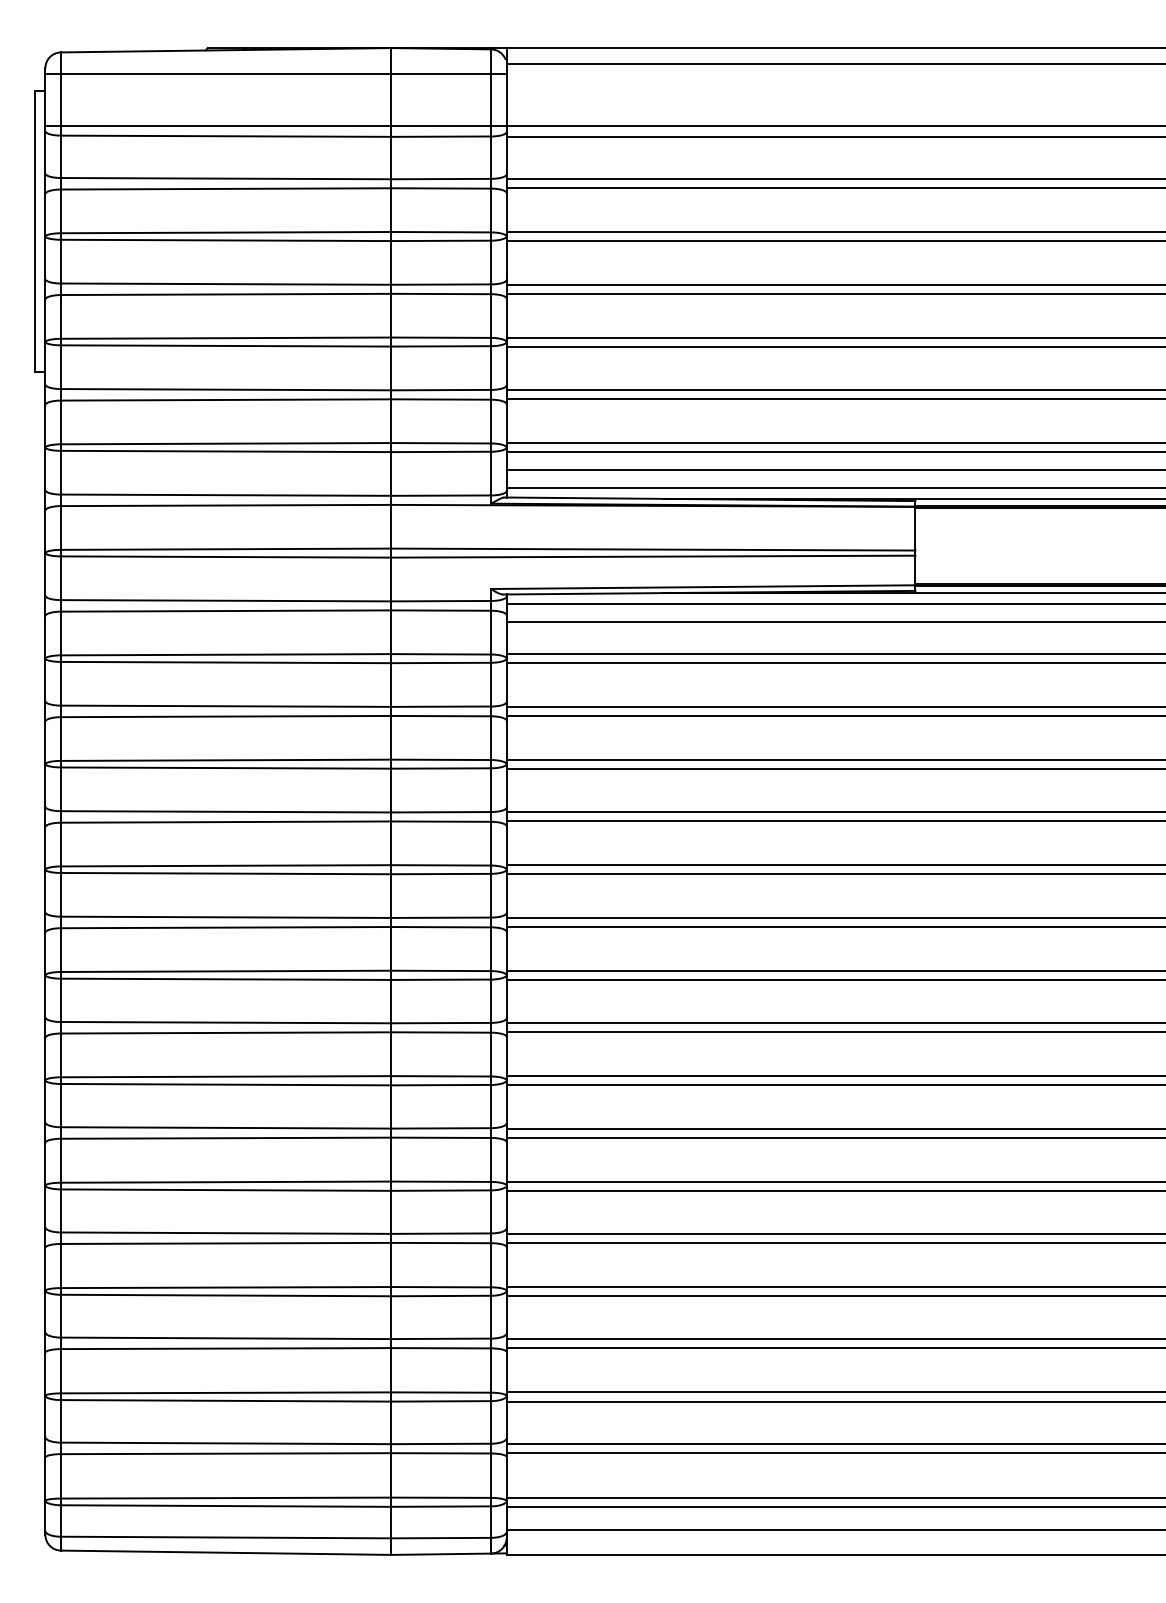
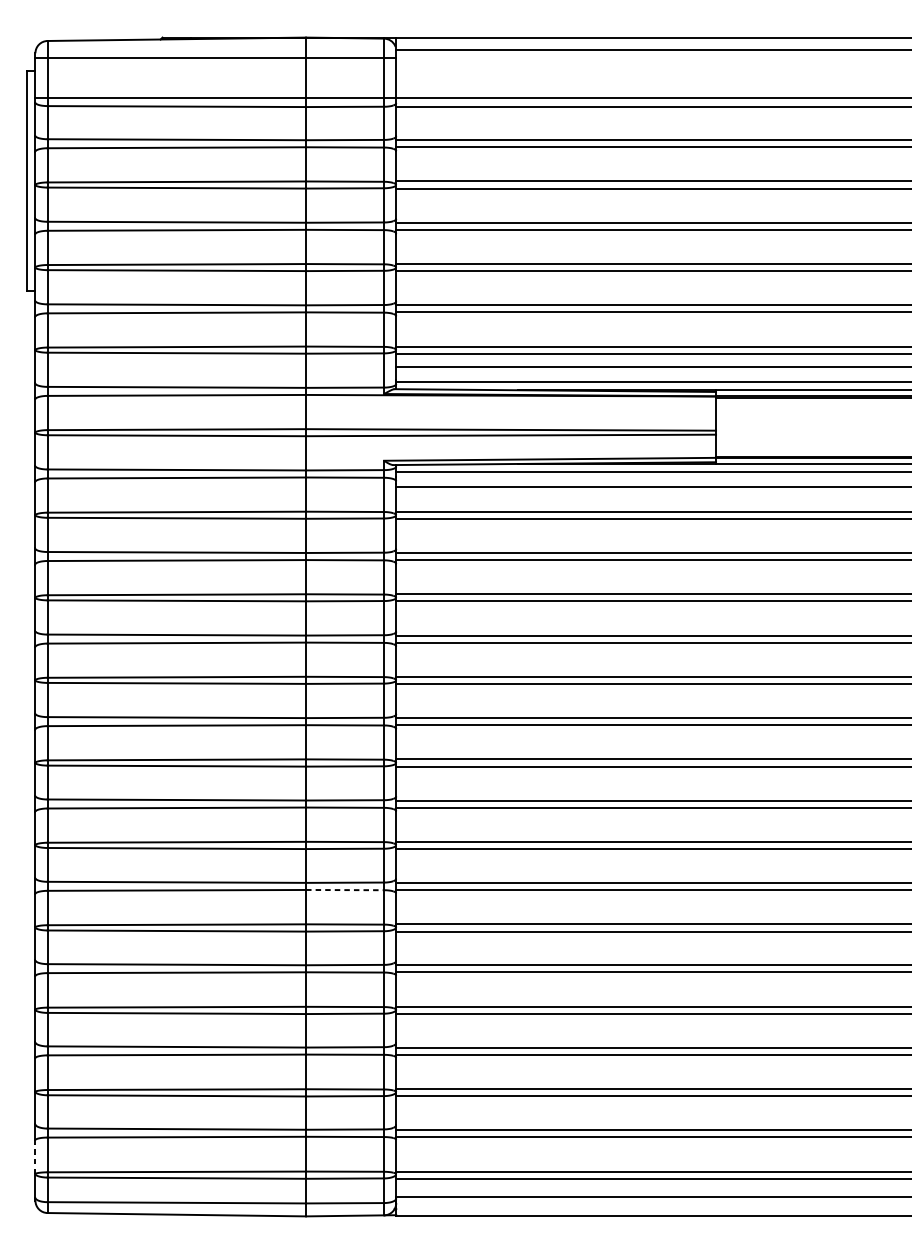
line: (441, 1137) -> (345, 889), solid -> dashed
line: (45, 1479) -> (35, 1157), solid -> dashed

